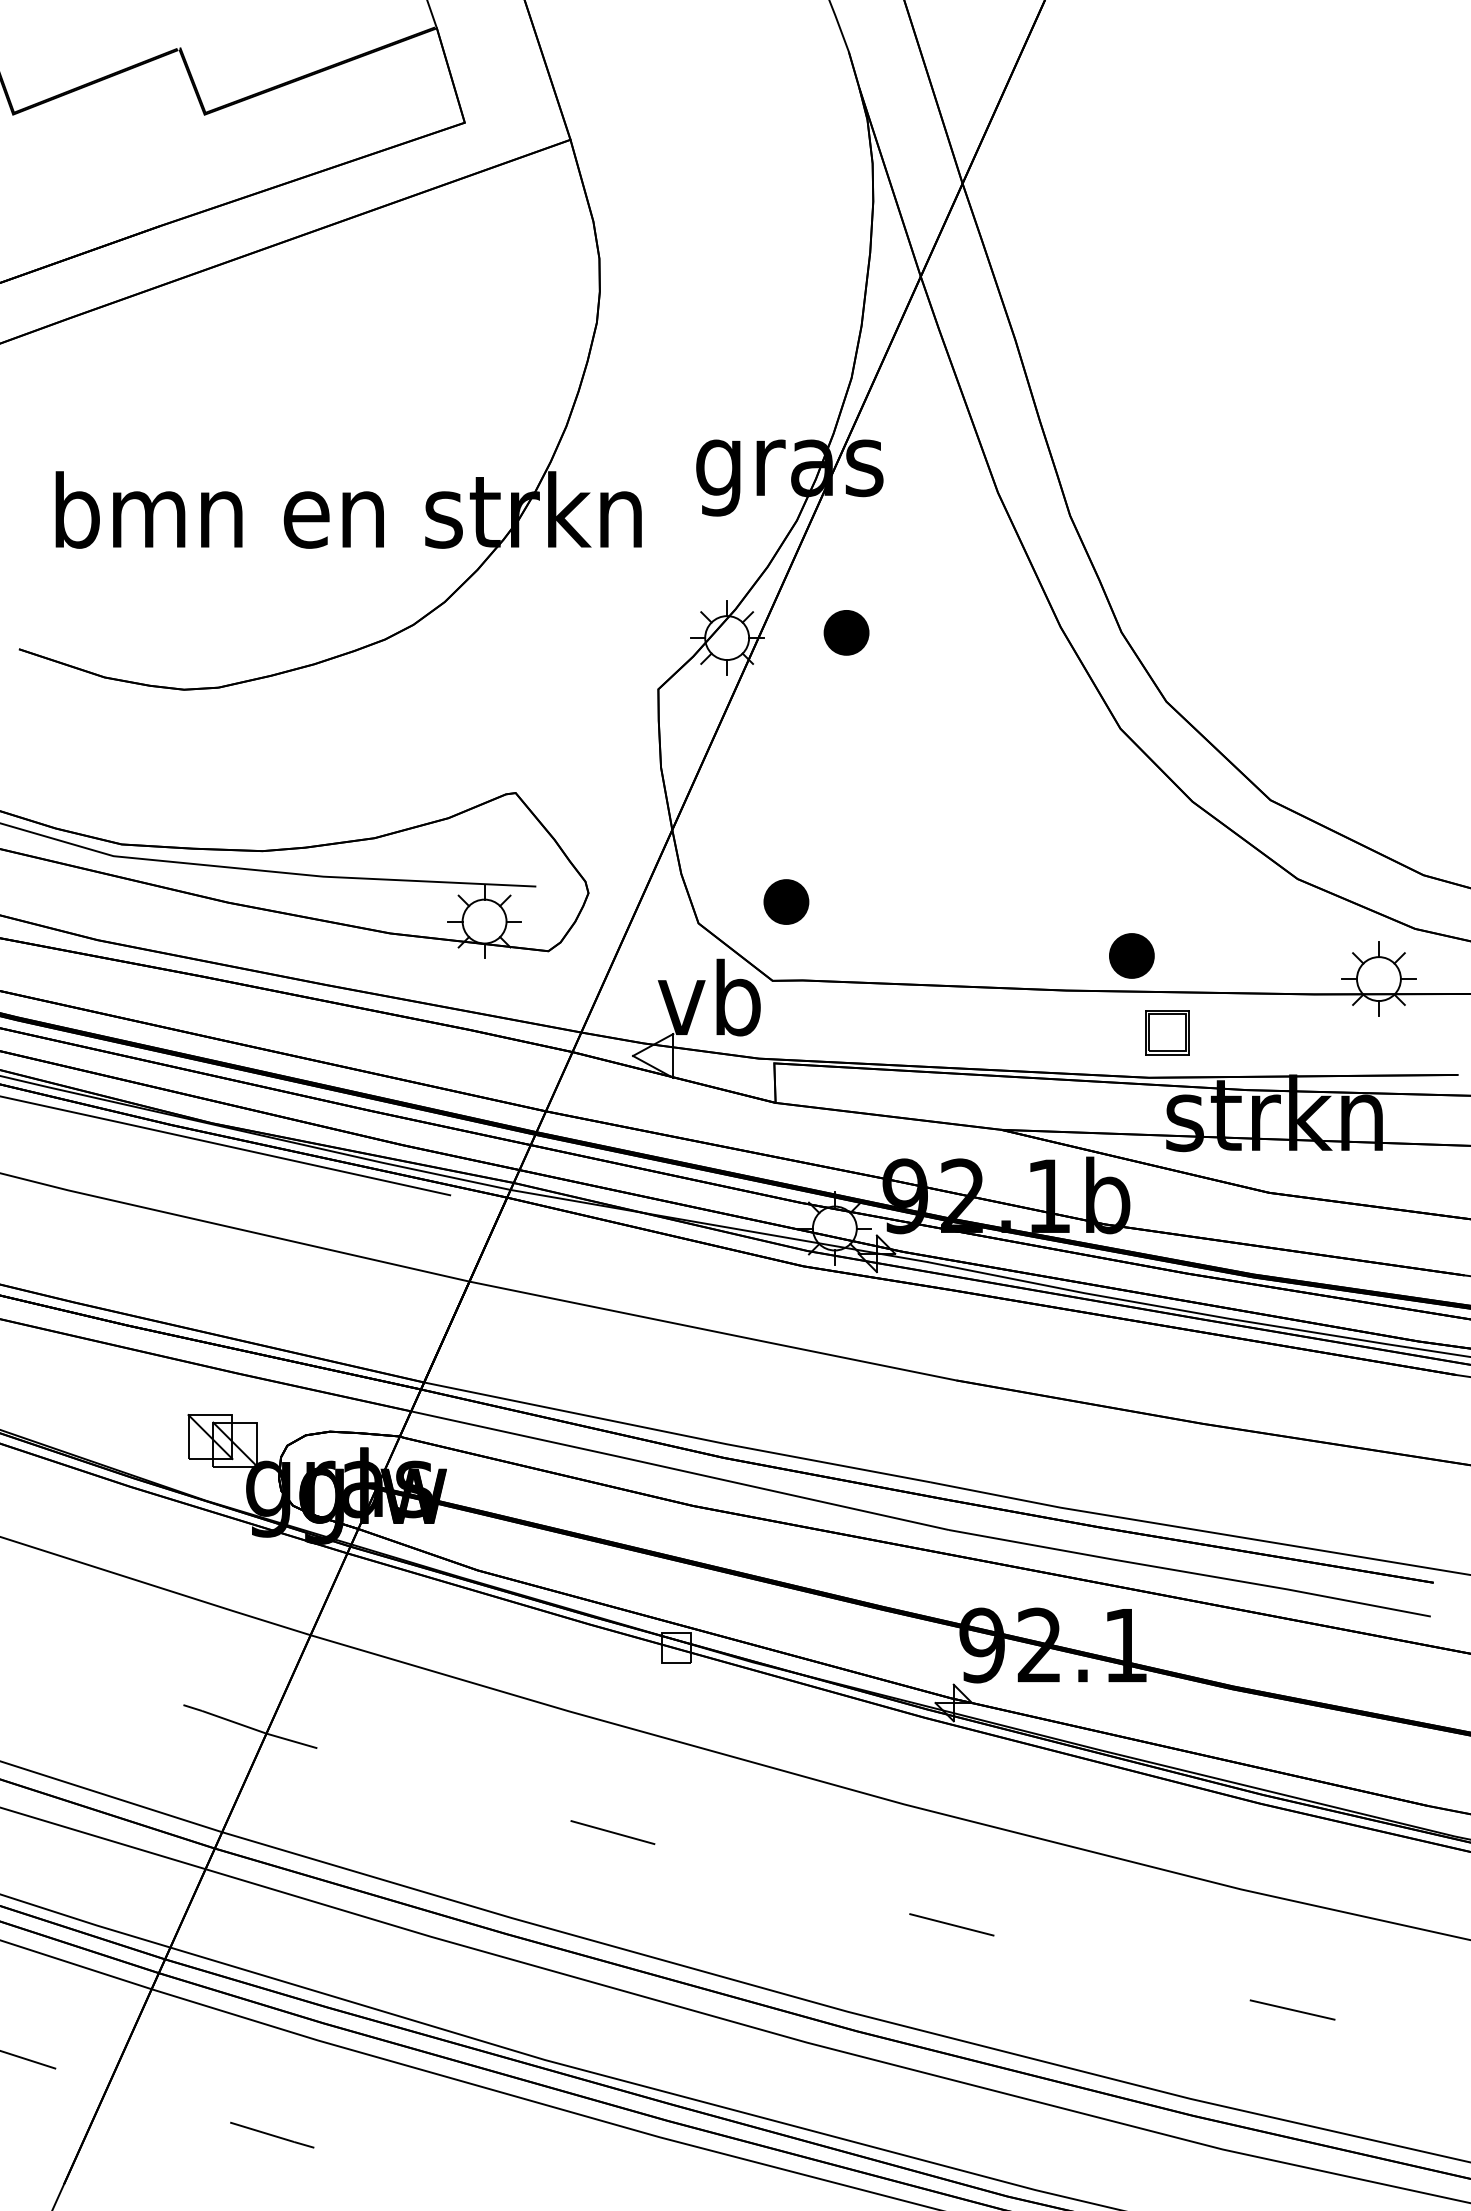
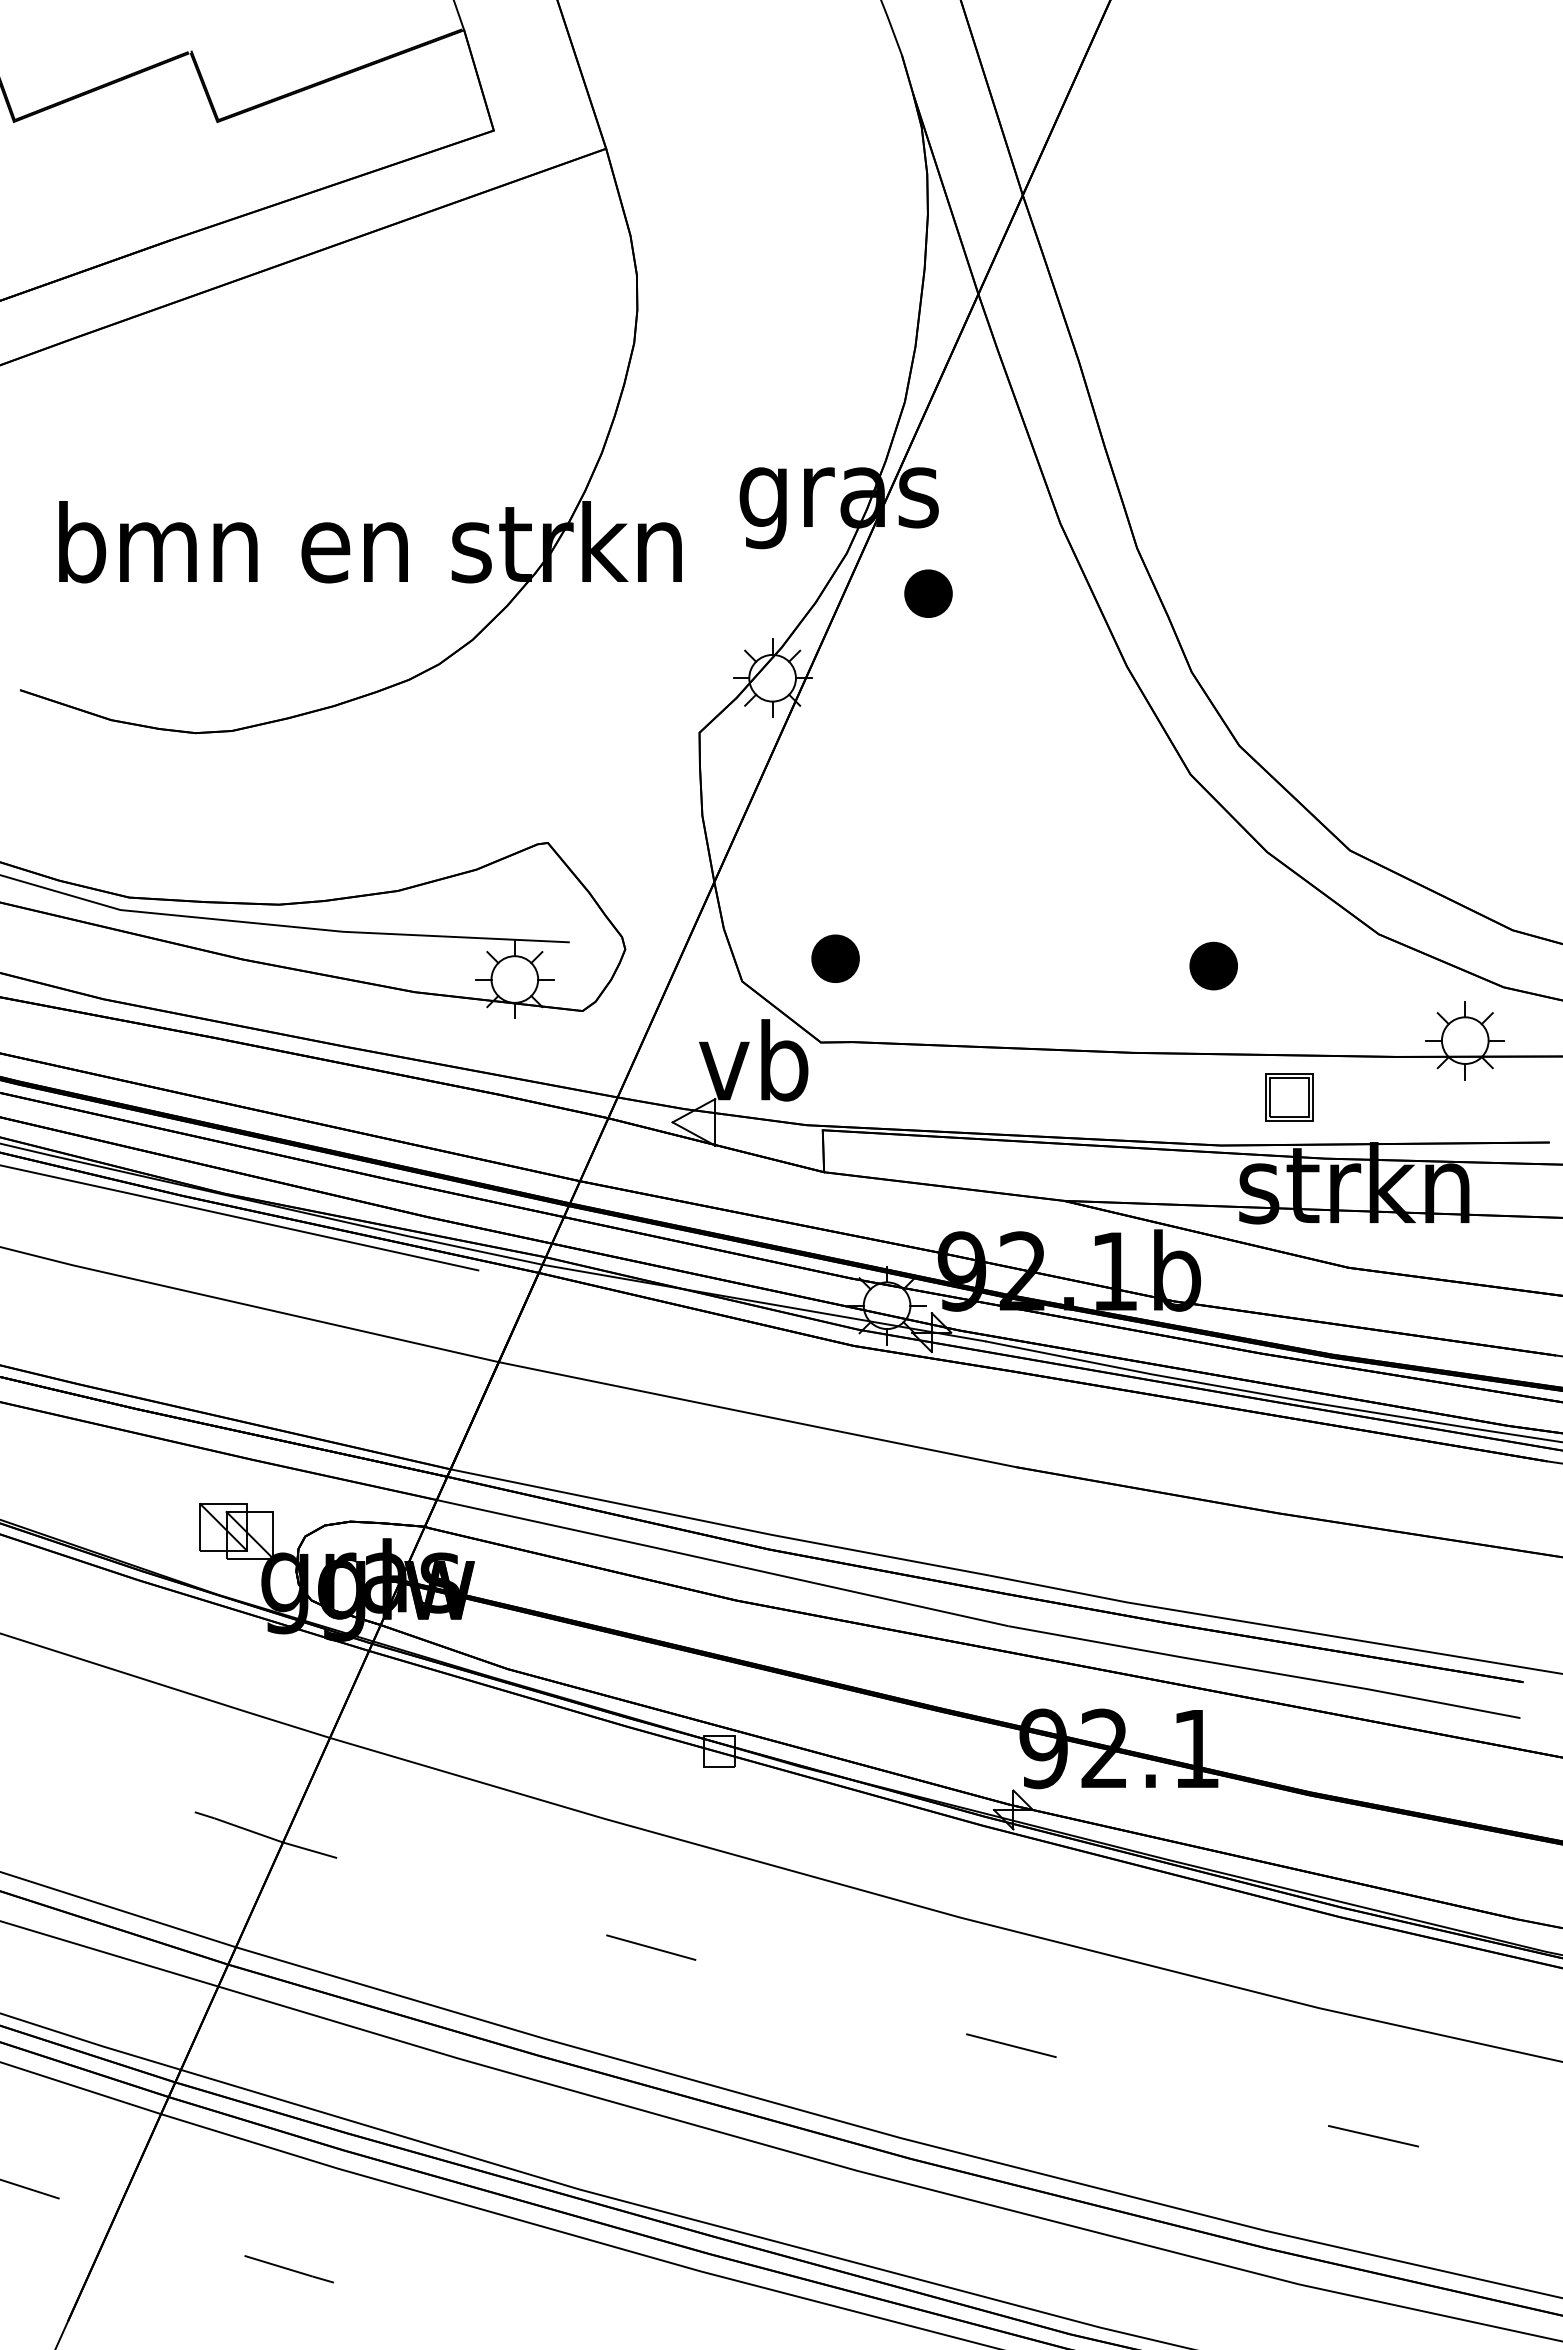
part: (846, 632) -> (928, 593), moved
part: (1131, 955) -> (1213, 965), moved
part: (1167, 1032) -> (1289, 1097), moved

